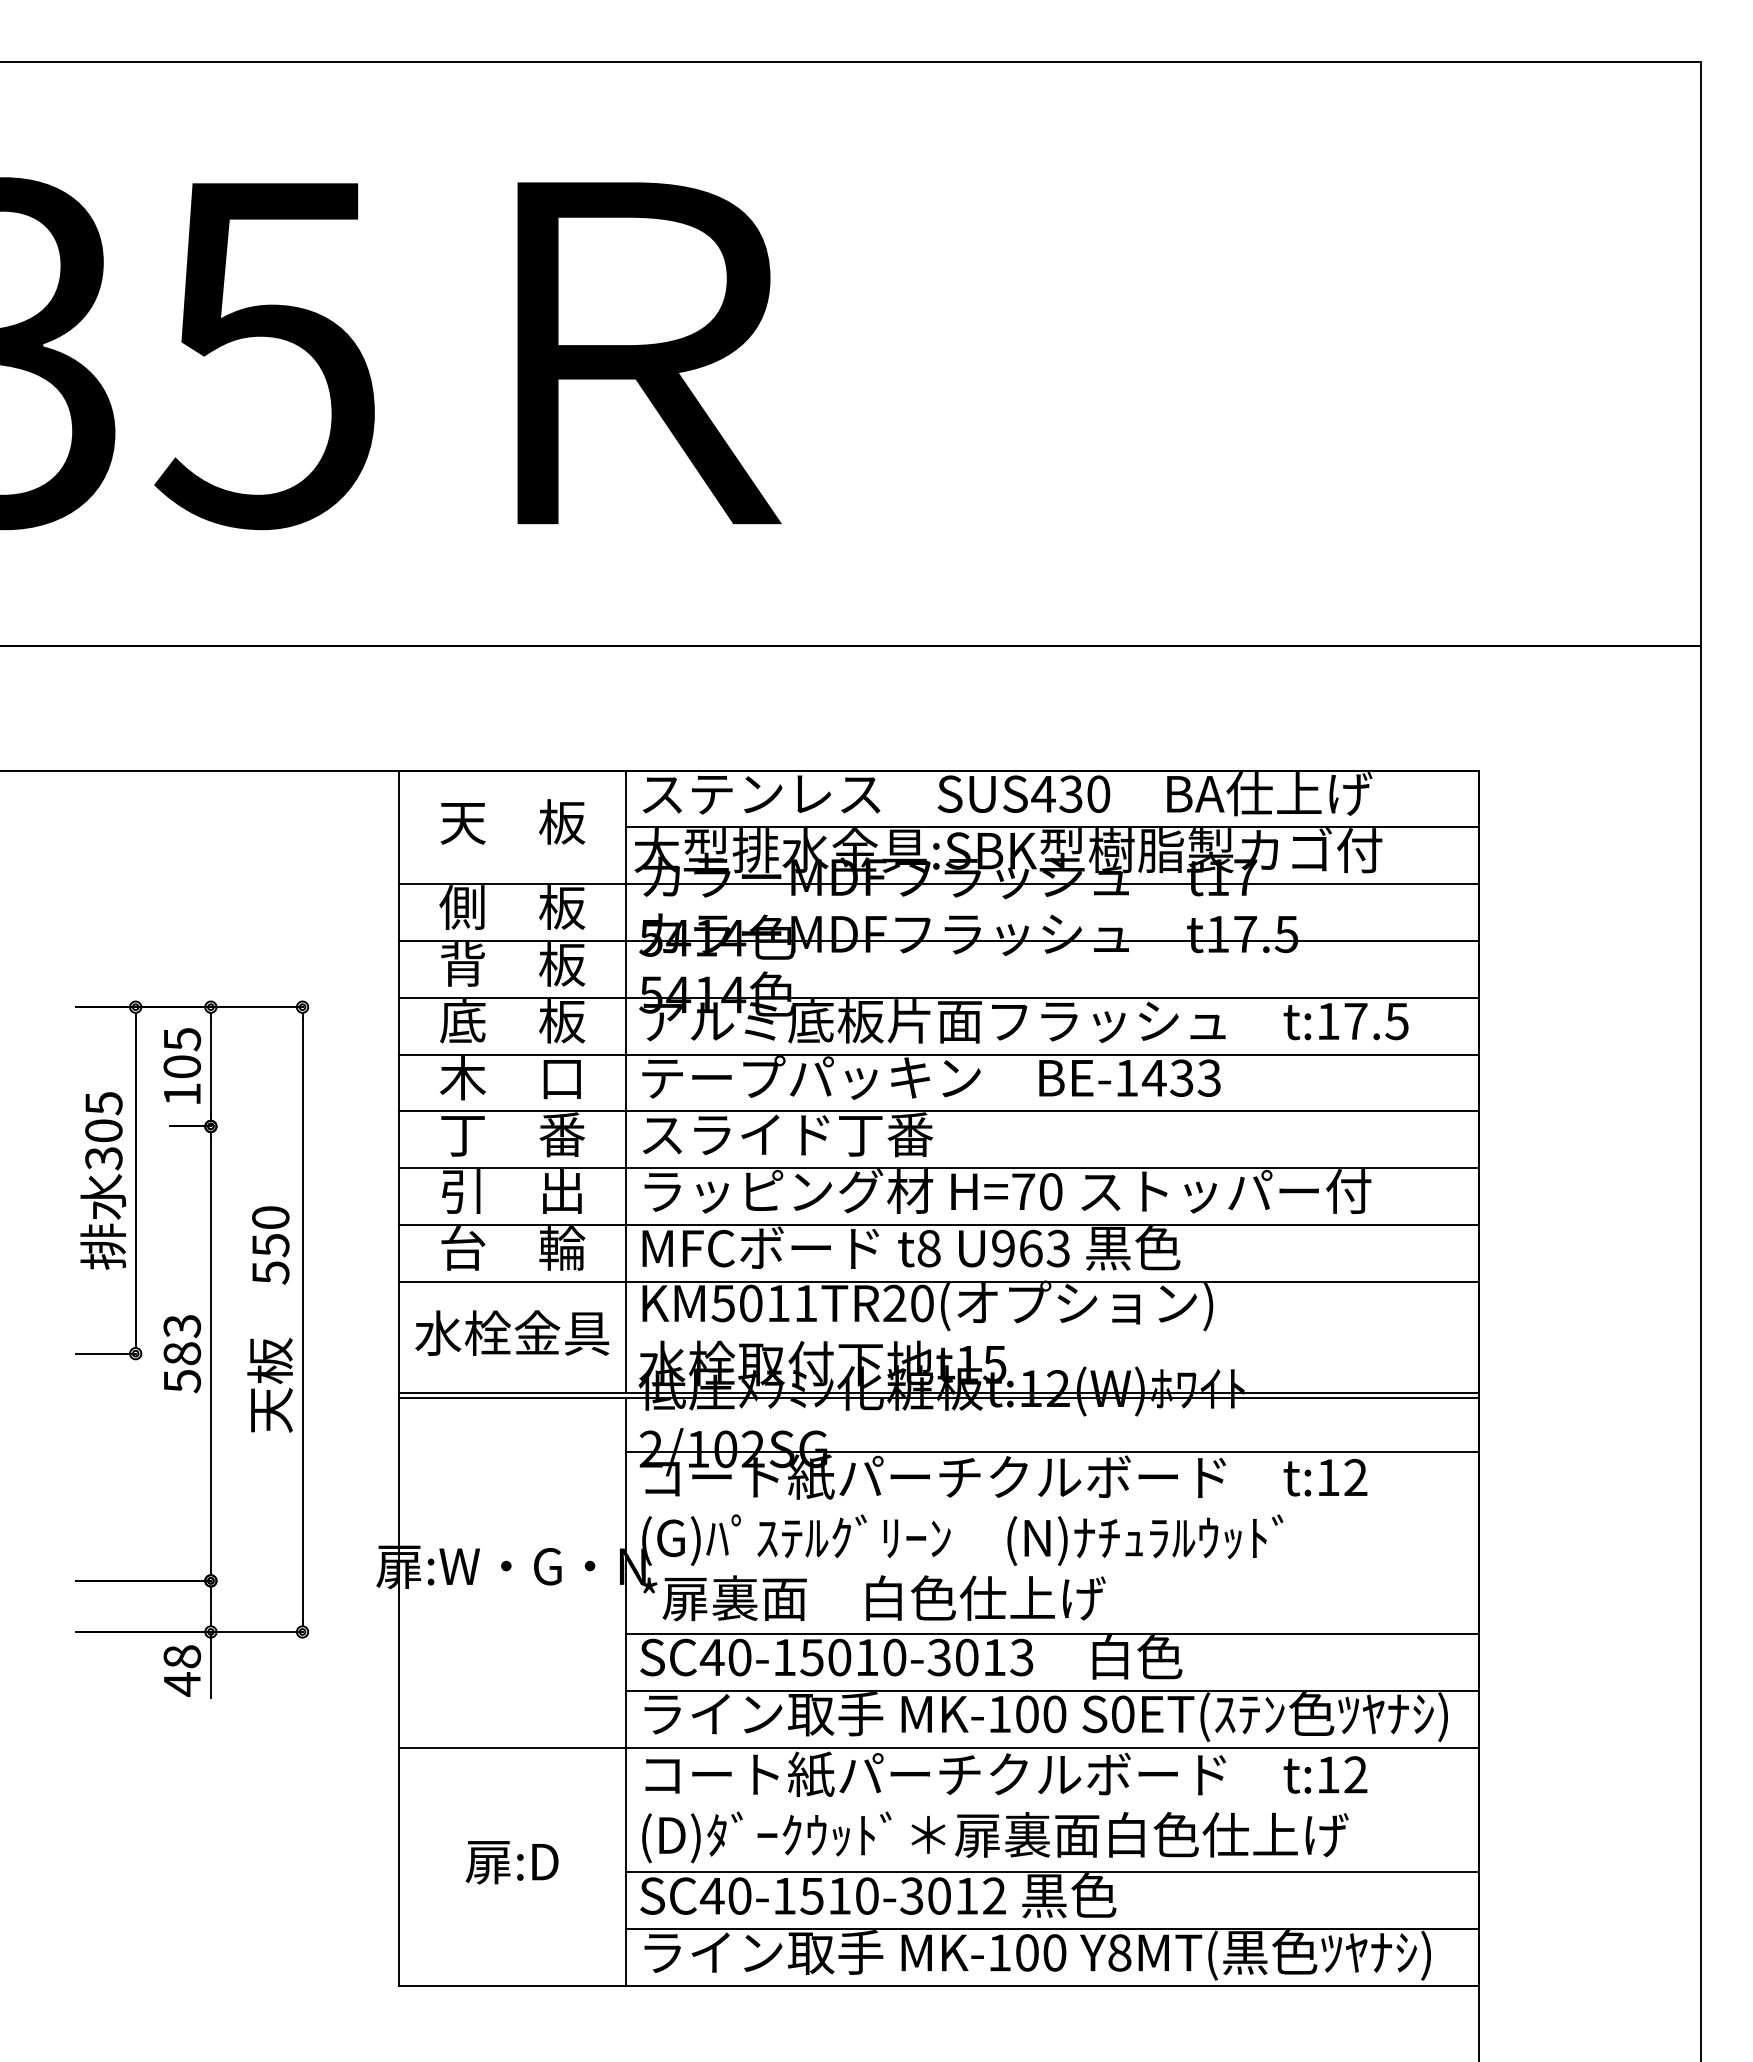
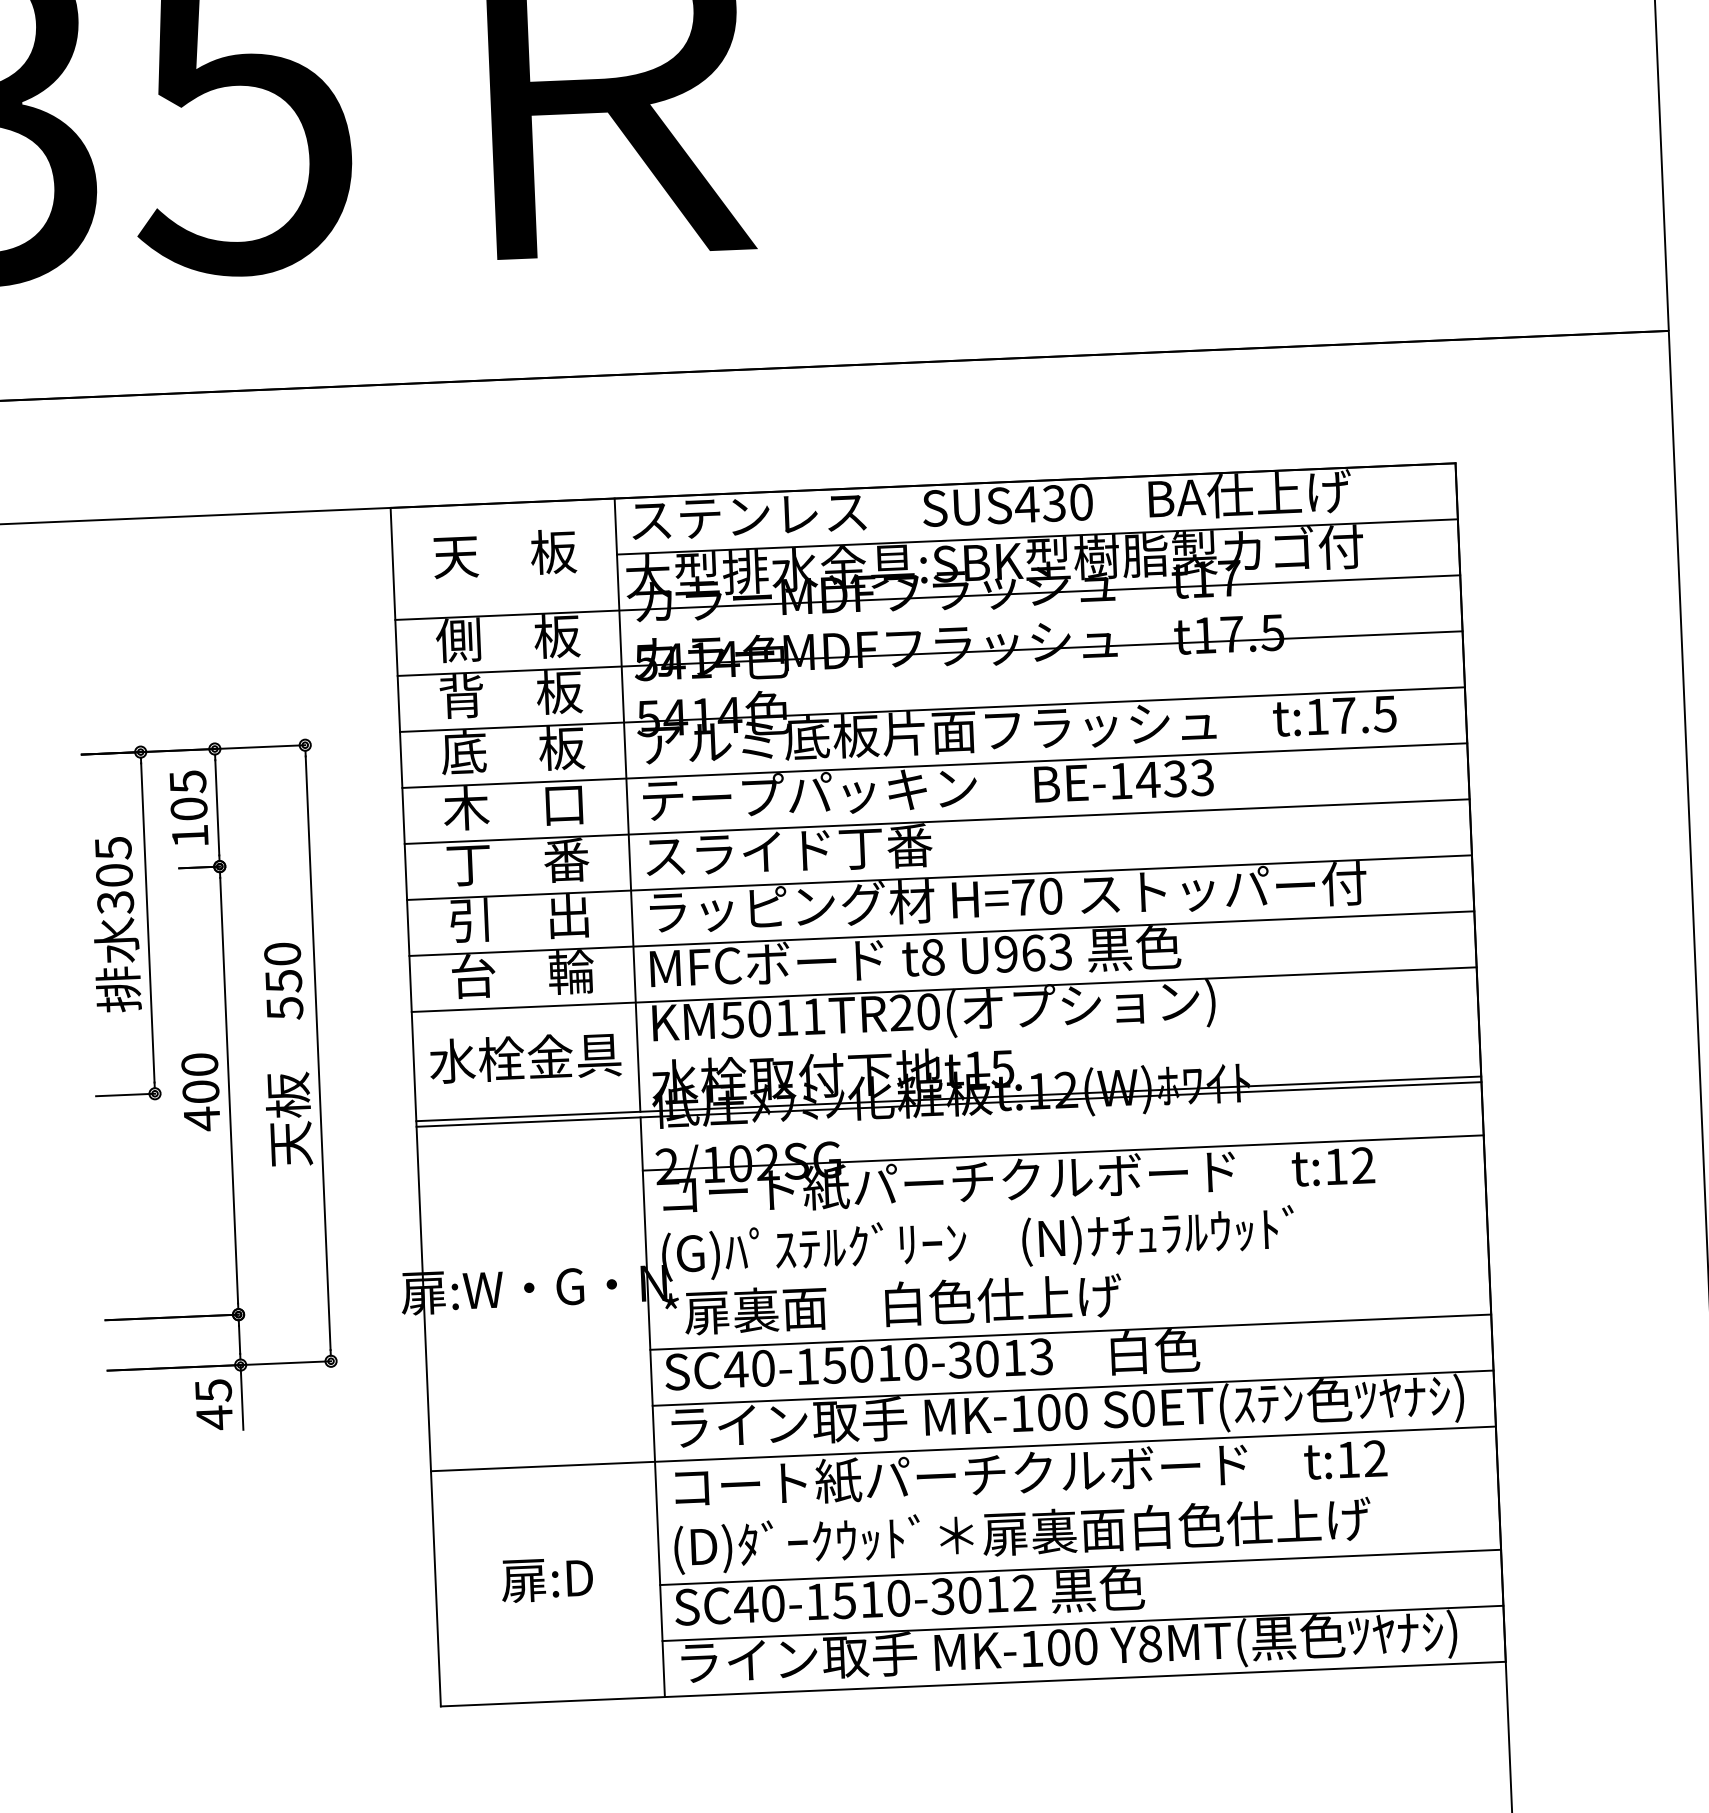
text: (182, 1353) -> (201, 1091), 583 -> 400
text: (182, 1656) -> (213, 1390), 48 -> 45

